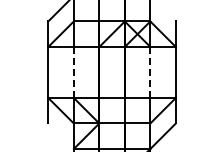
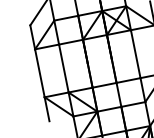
line: (73, 72) -> (63, 68), dashed -> solid
line: (150, 72) -> (135, 54), dashed -> solid

